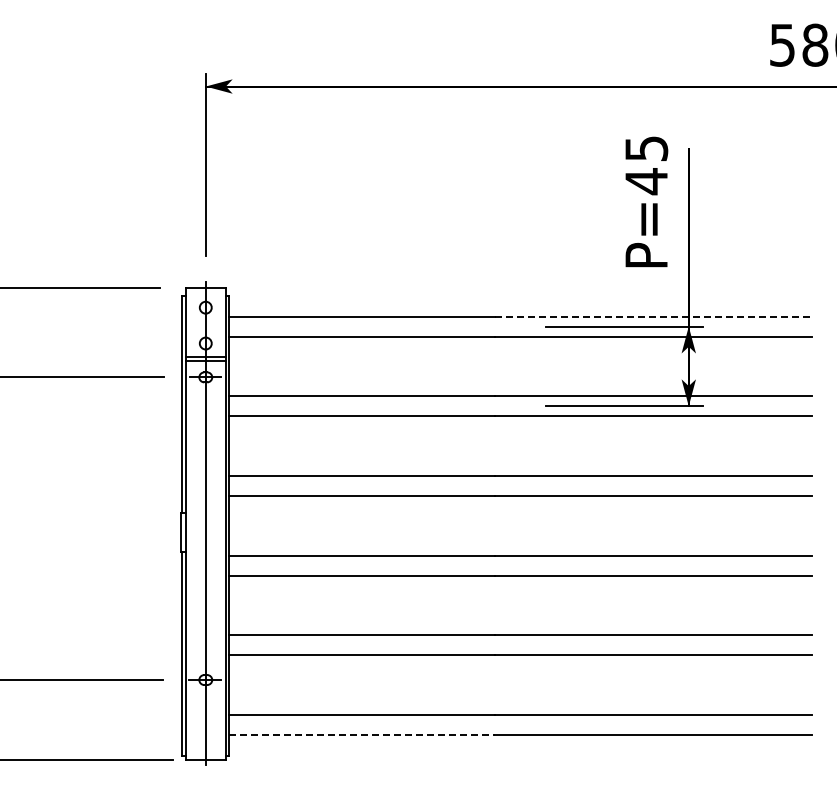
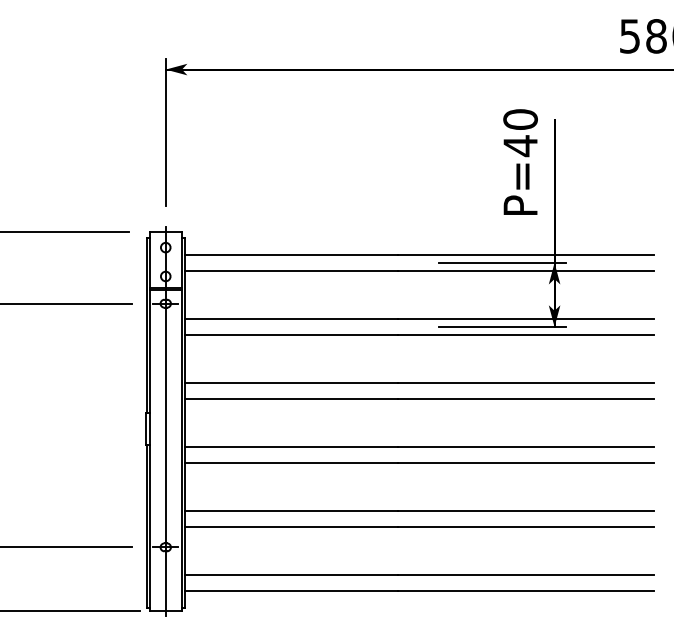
text: (646, 148) -> (520, 119), P=45 -> P=40
line: (653, 316) -> (526, 254), dashed -> solid
line: (361, 734) -> (291, 591), dashed -> solid

